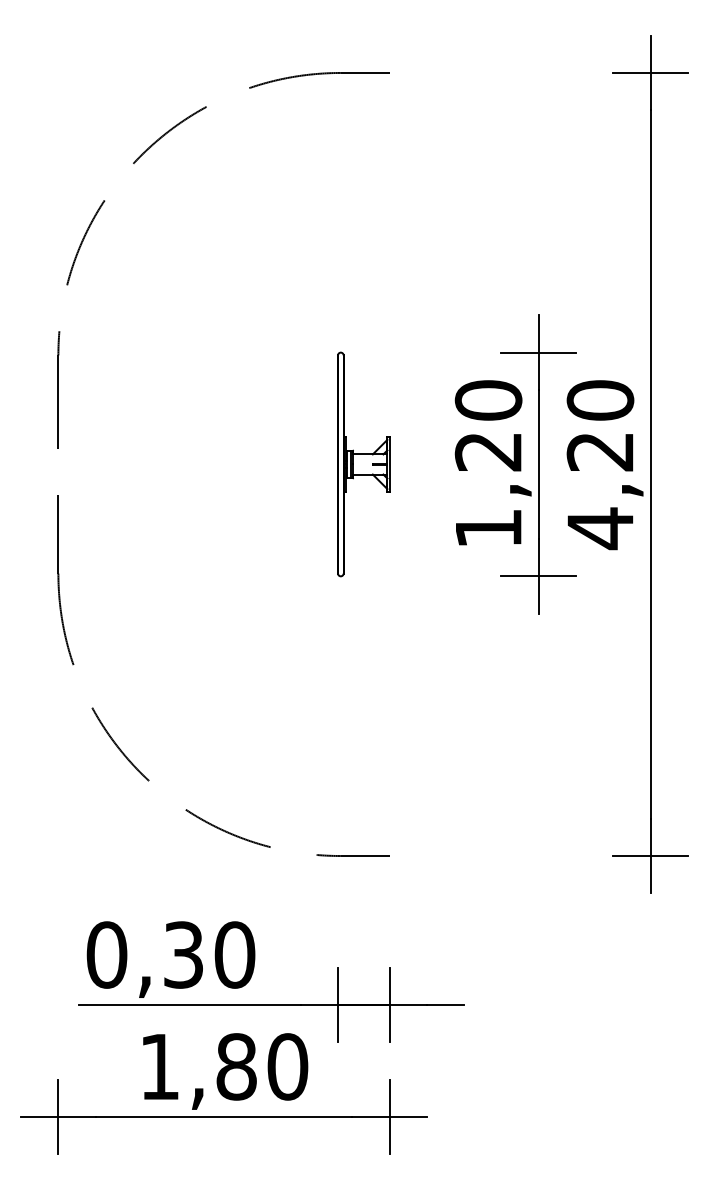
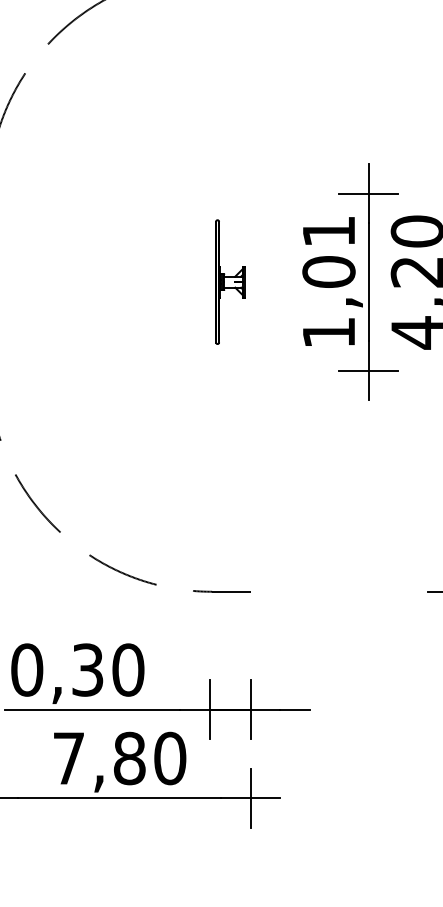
text: (488, 425) -> (328, 251), 1,20 -> 1,01
part: (363, 464) -> (230, 282), size x0.7
text: (159, 1066) -> (68, 758), 1,80 -> 7,80

